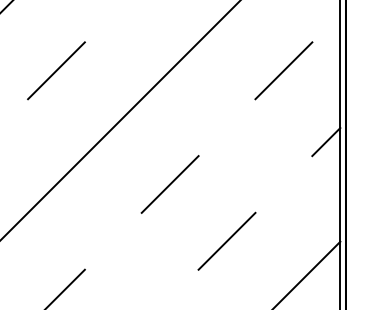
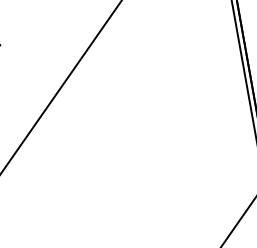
line: (283, 70) -> (185, 38), removed
line: (326, 142) -> (235, 96), removed
line: (169, 184) -> (100, 160), removed
line: (226, 240) -> (160, 202), removed

